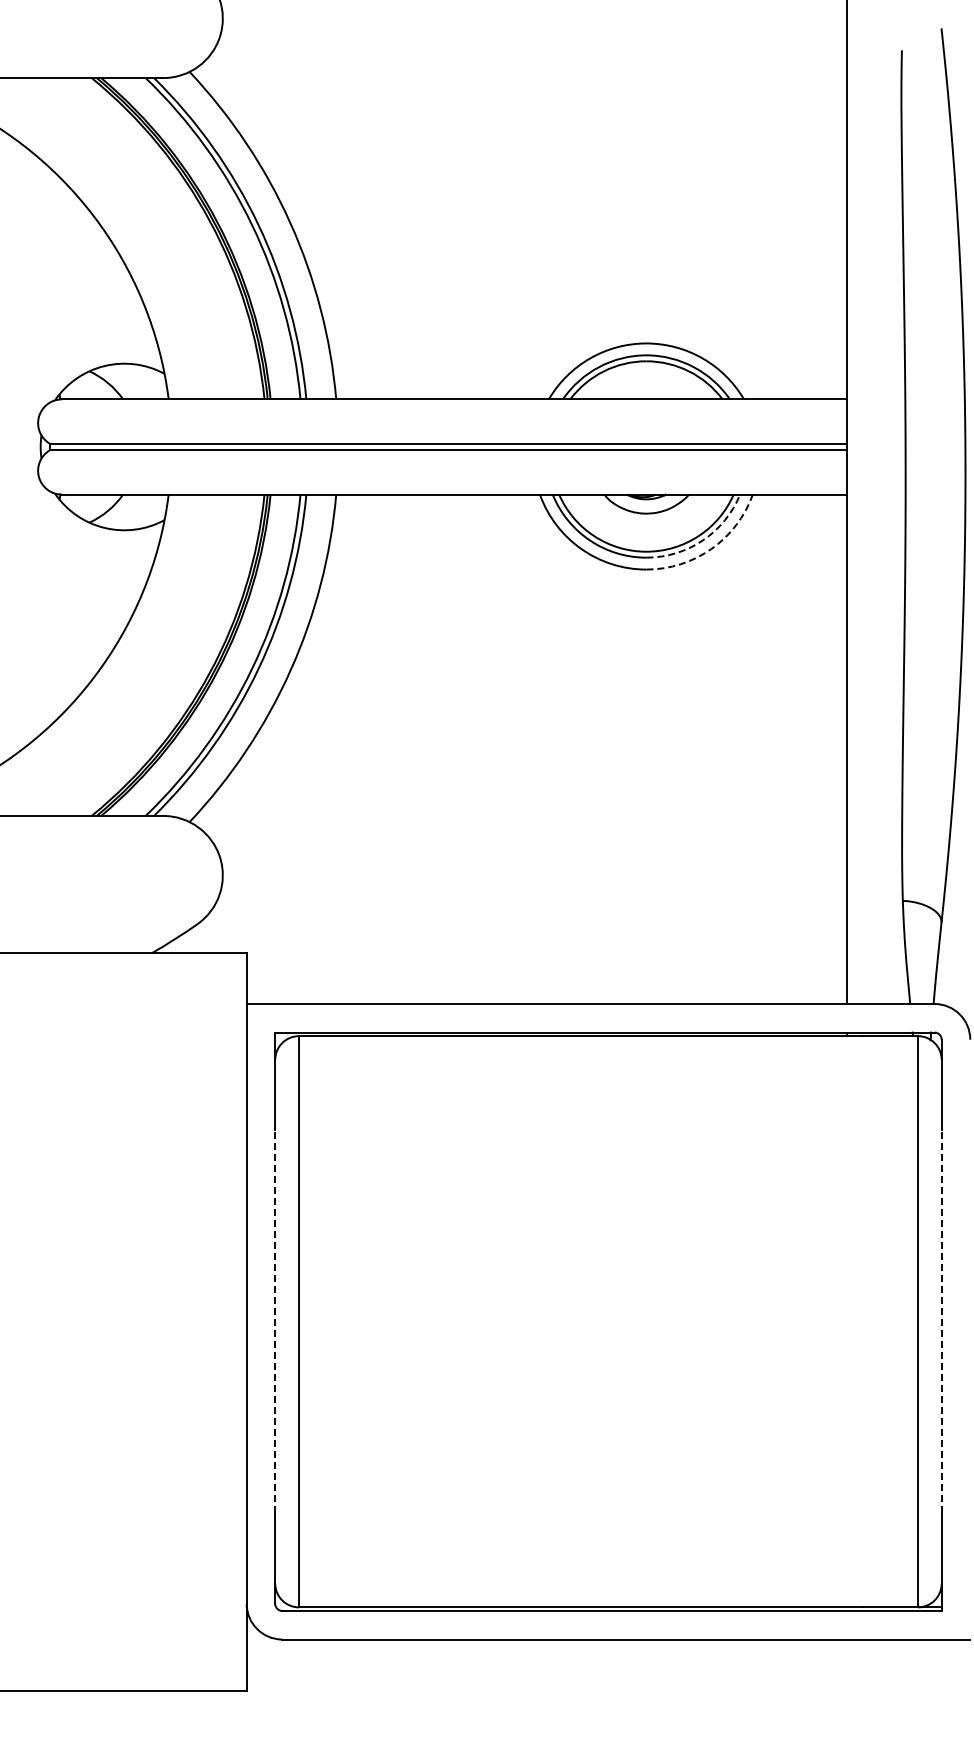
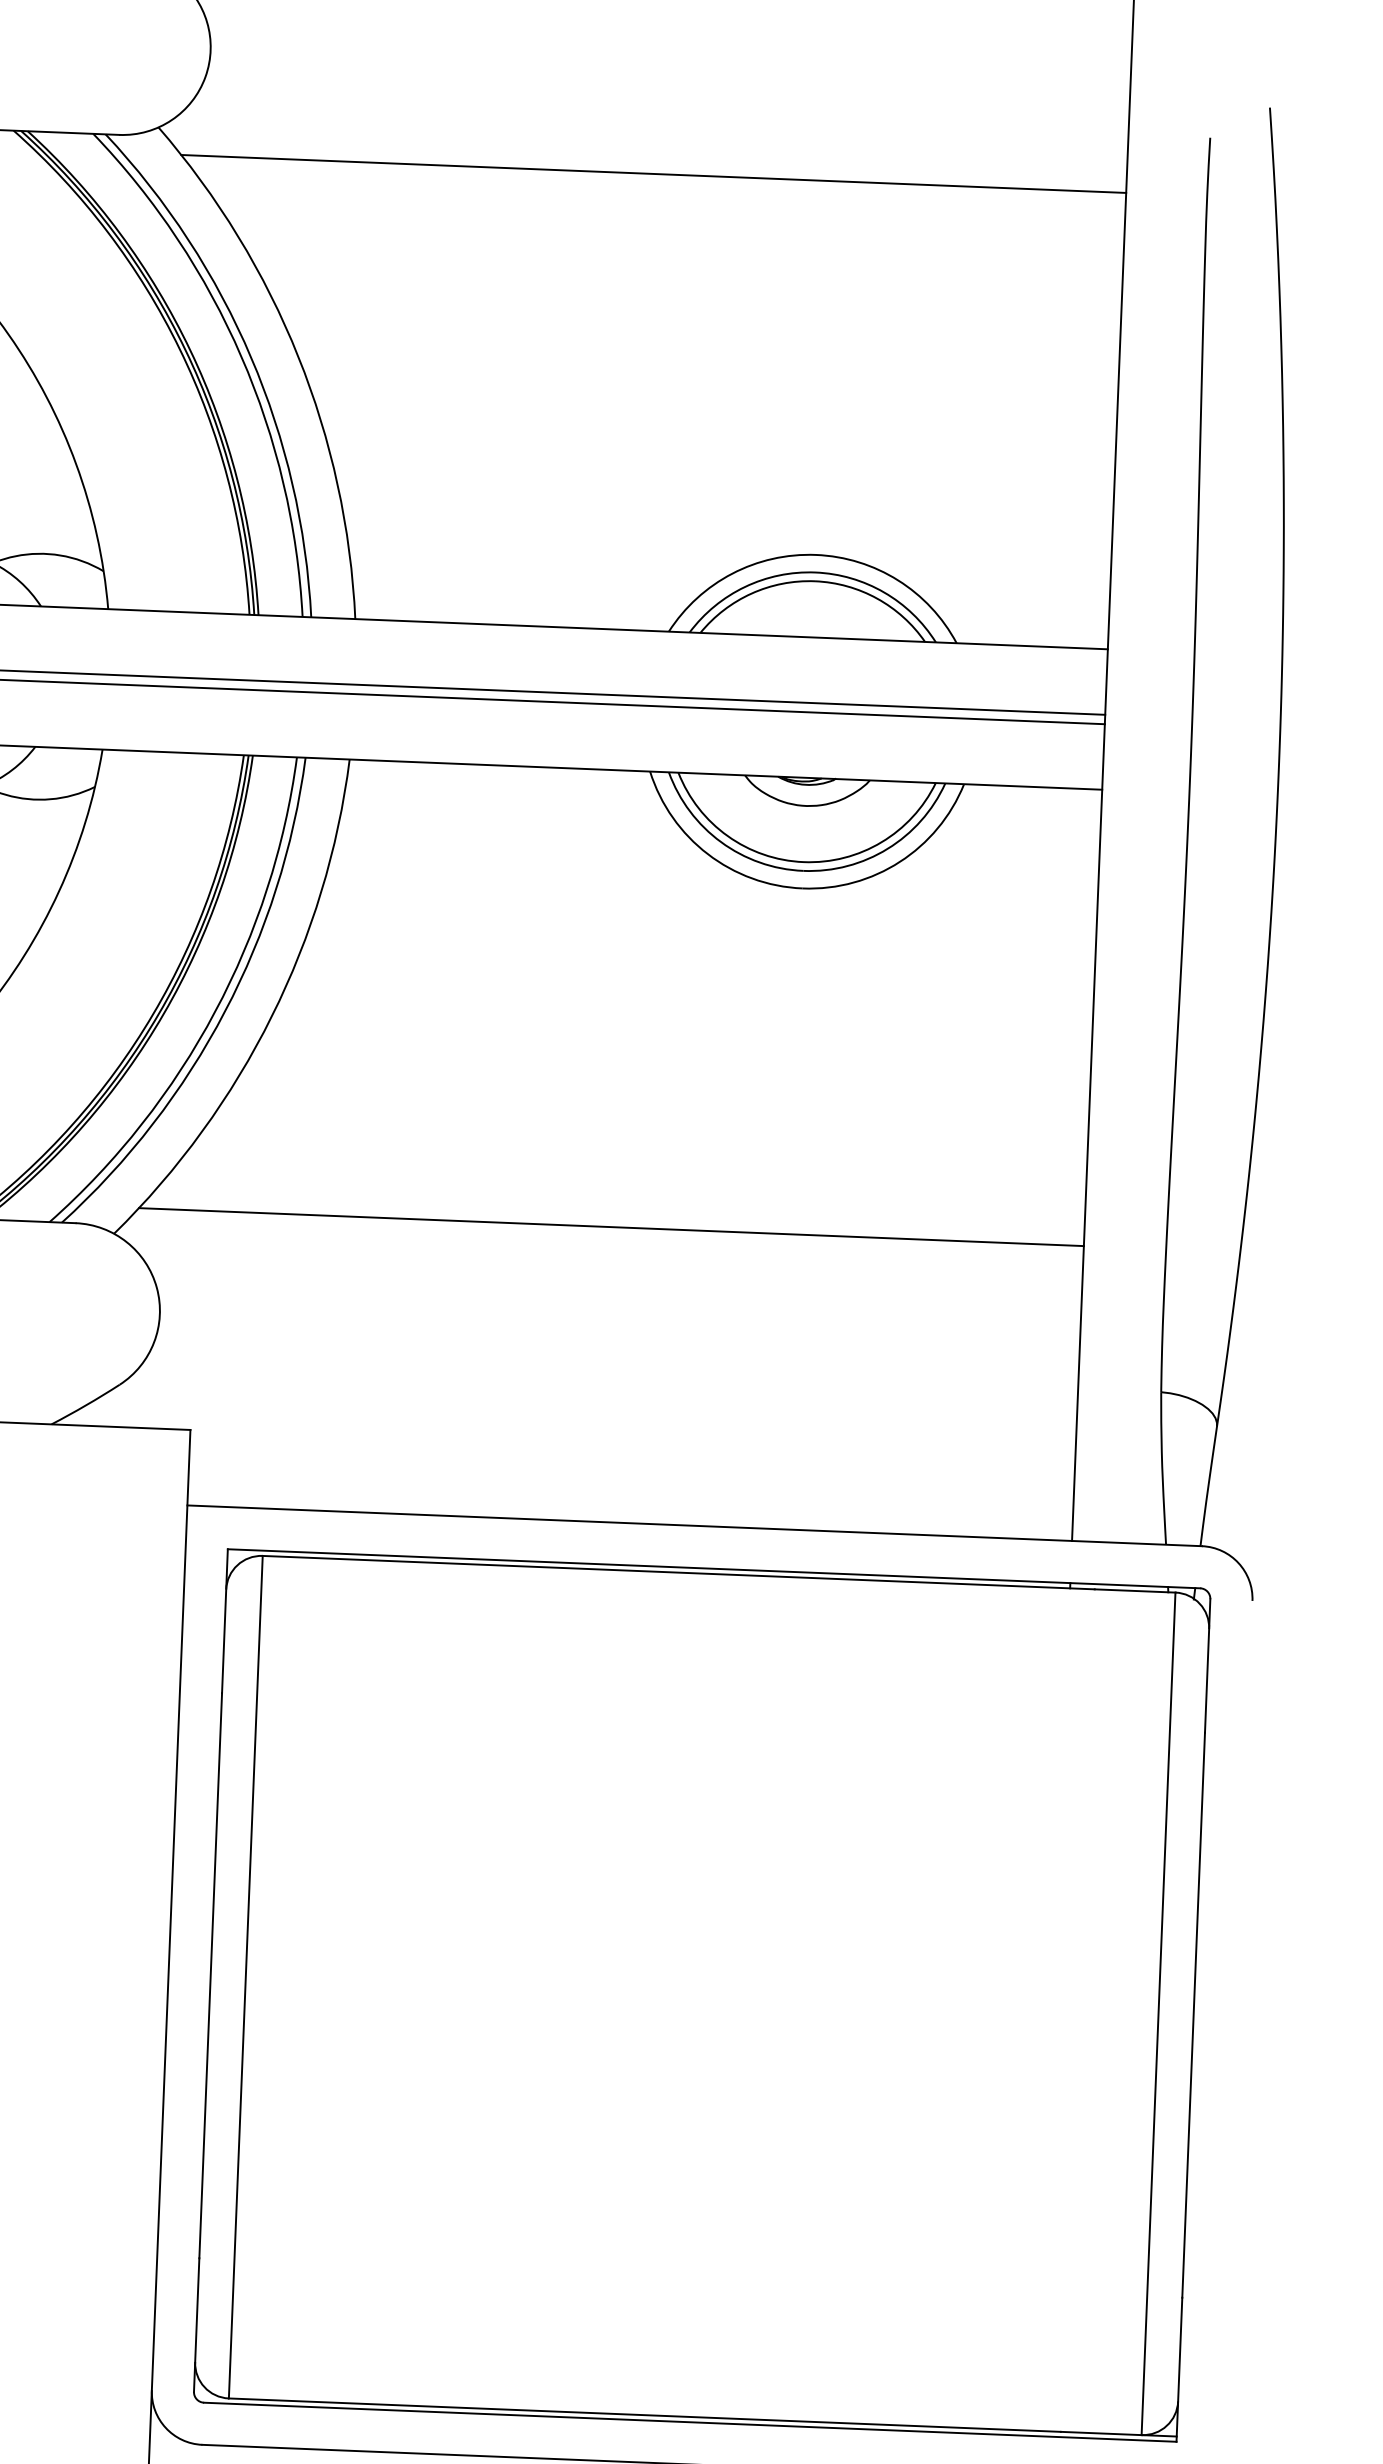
line: (525, 89) -> (652, 173), added
arc: (702, 540) -> (887, 848), dashed -> solid
arc: (711, 548) -> (899, 861), dashed -> solid
line: (525, 804) -> (610, 1227), added
line: (275, 1321) -> (211, 1975), dashed -> solid
line: (941, 1321) -> (1193, 2014), dashed -> solid

